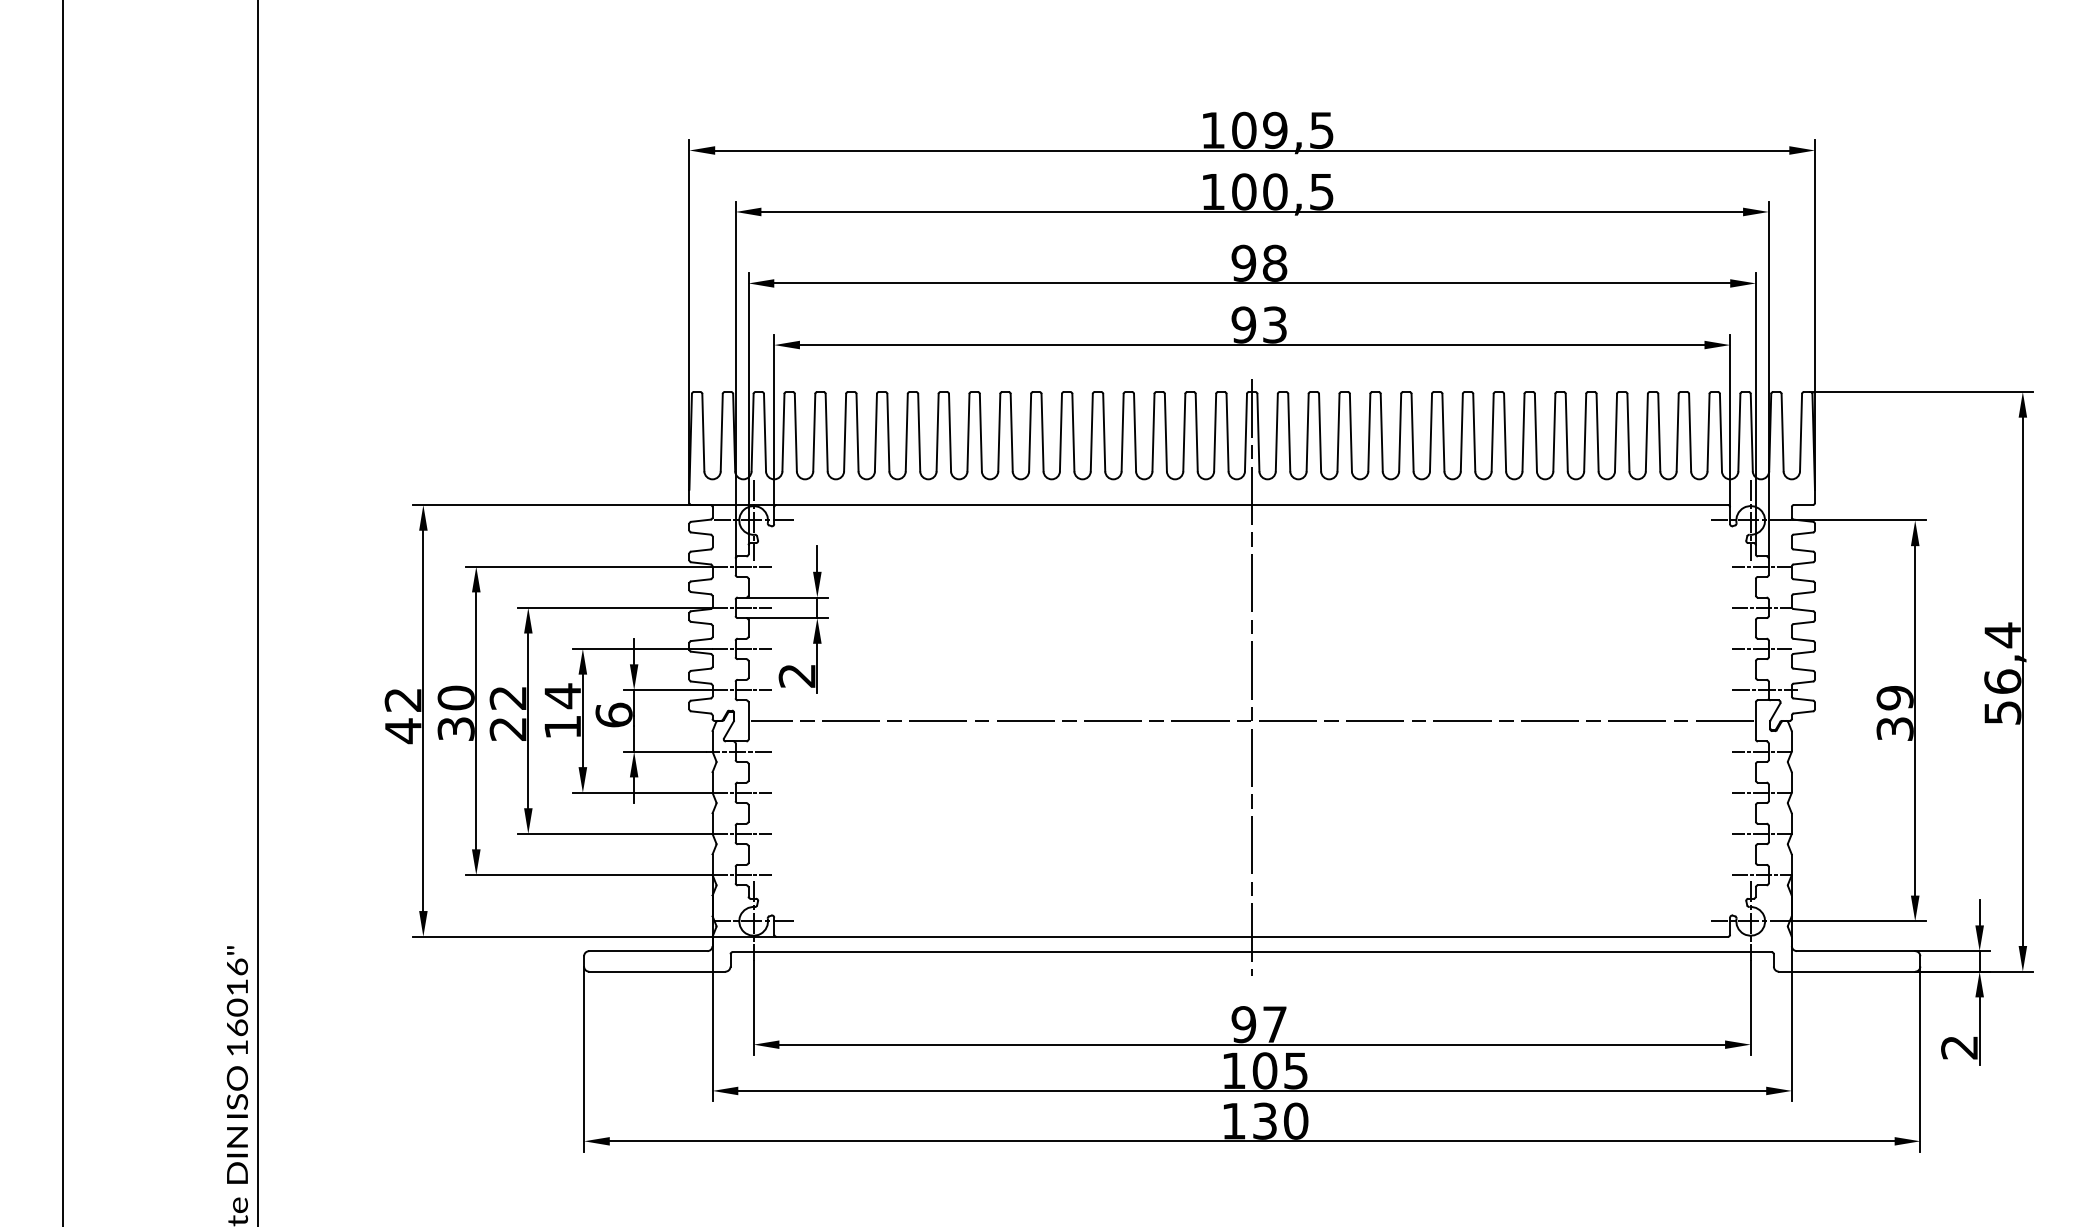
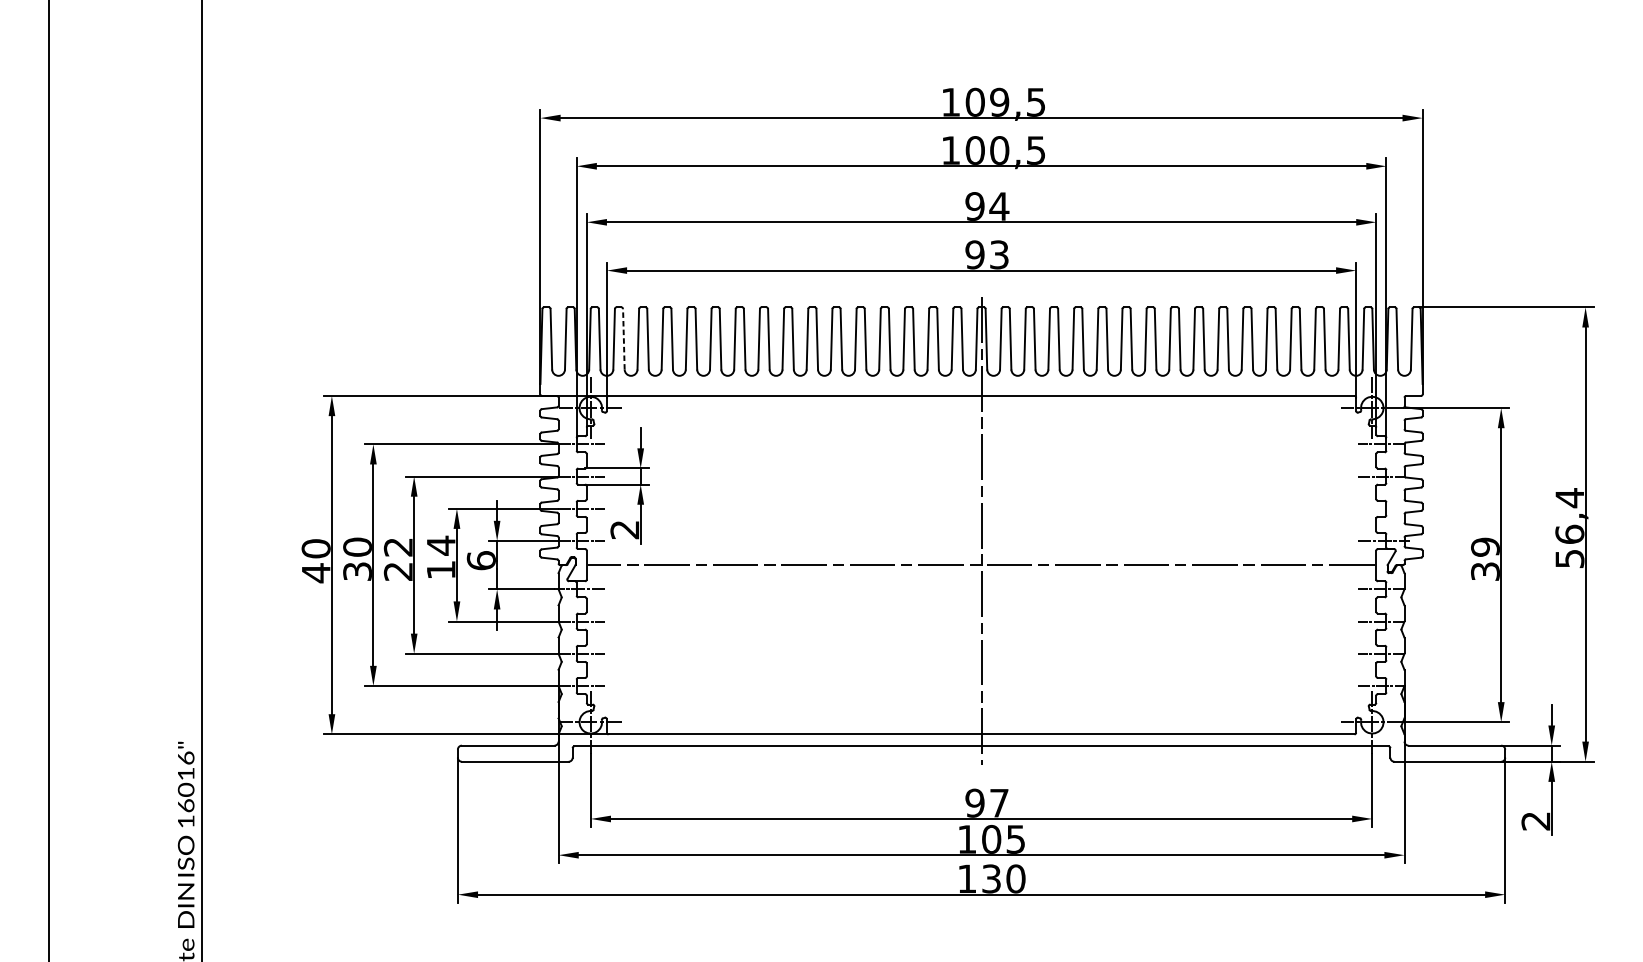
text: (1274, 262) -> (999, 205), 98 -> 94
line: (795, 432) -> (623, 339), solid -> dashed
line: (1762, 648) -> (1381, 508), removed
text: (402, 699) -> (315, 548), 42 -> 40

